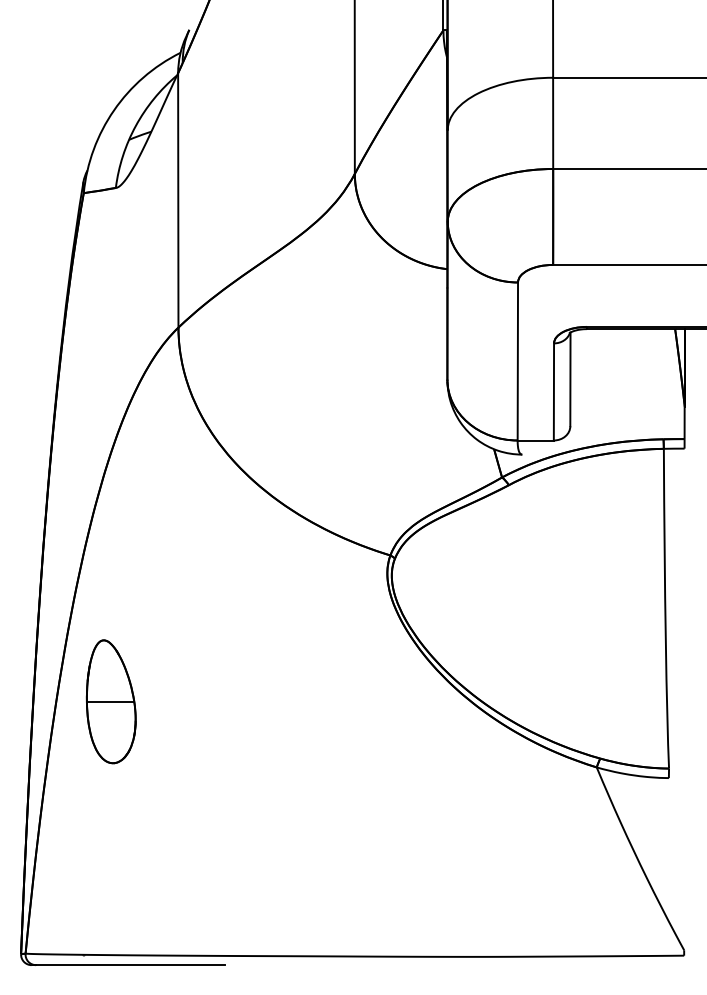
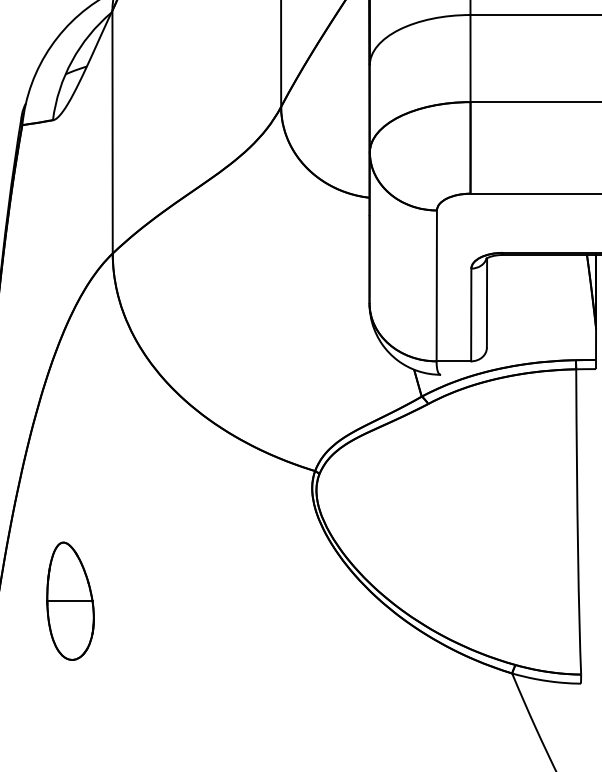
part: (110, 701) -> (69, 600), moved

